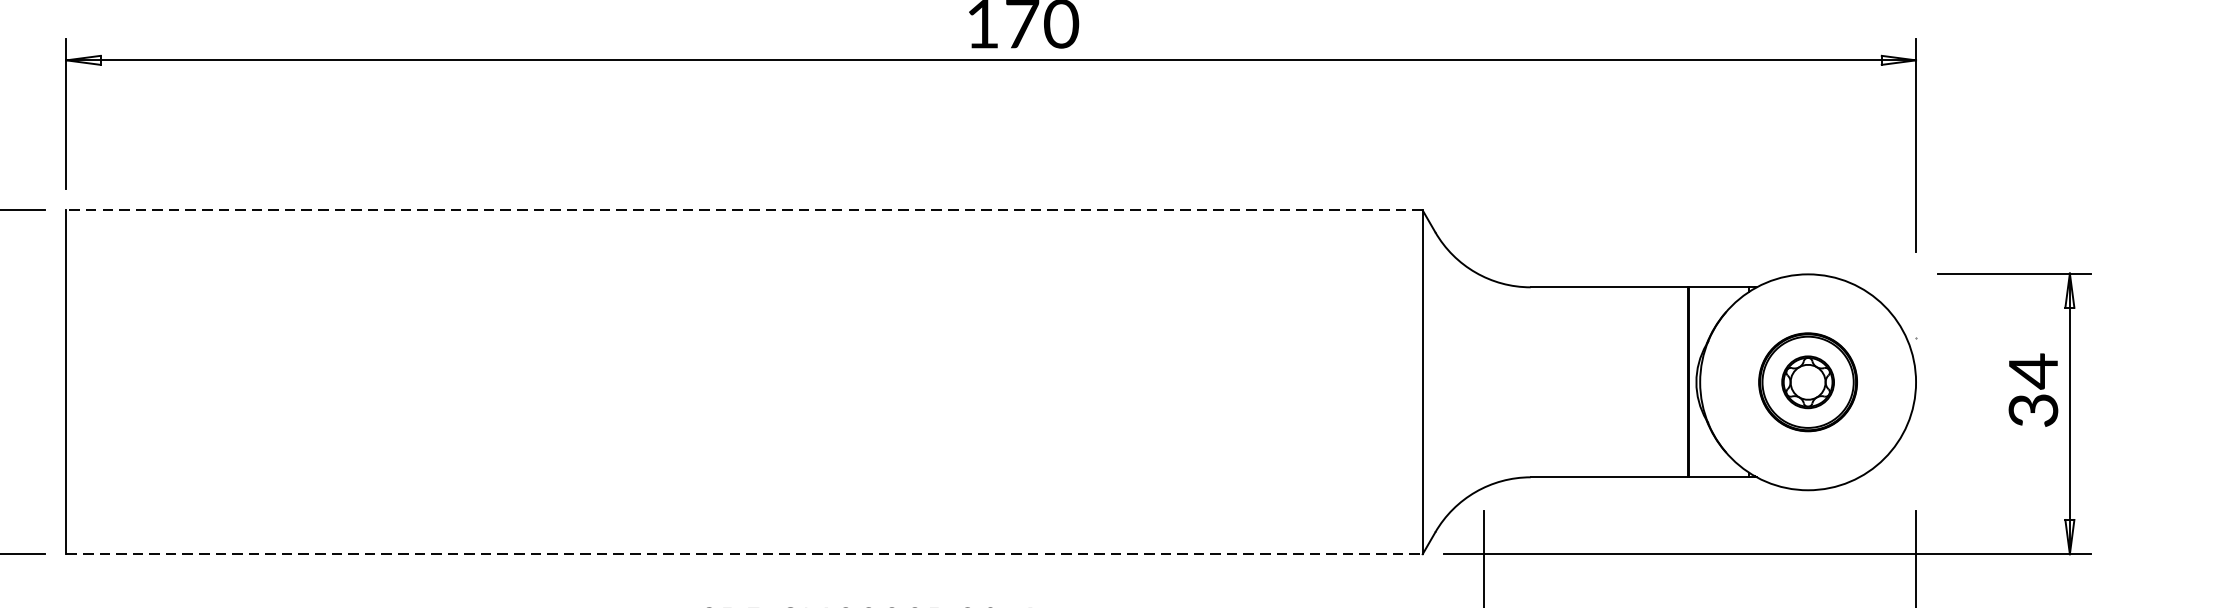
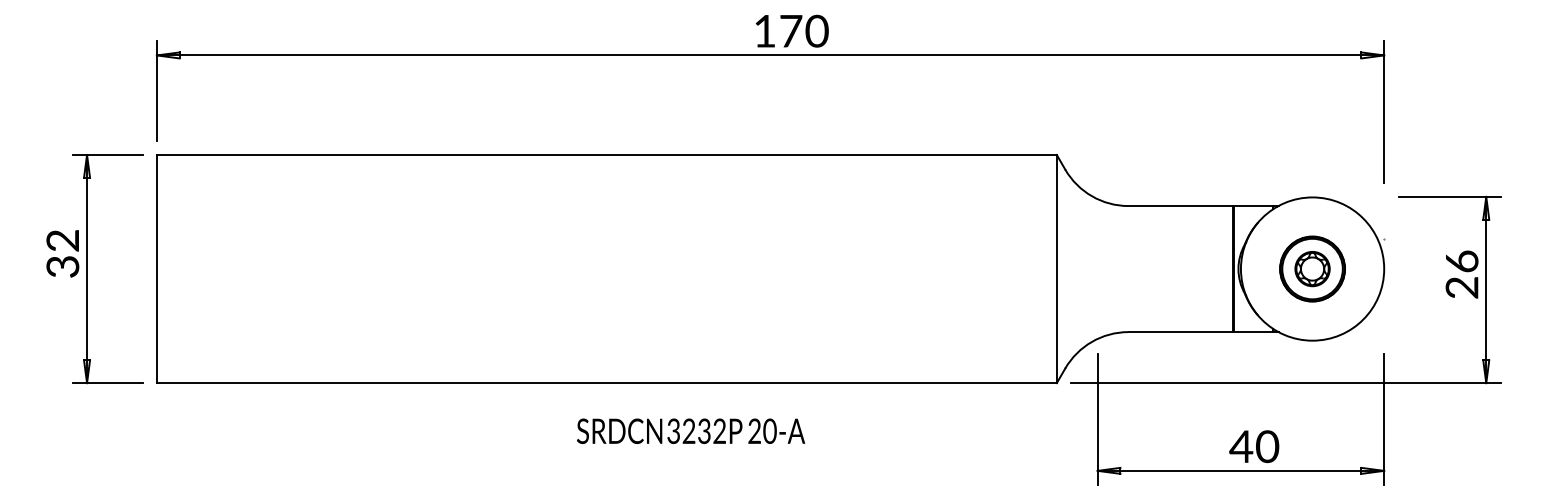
line: (743, 211) -> (606, 155), dashed -> solid
text: (2034, 389) -> (1462, 273), 34 -> 26
line: (743, 554) -> (606, 383), dashed -> solid

